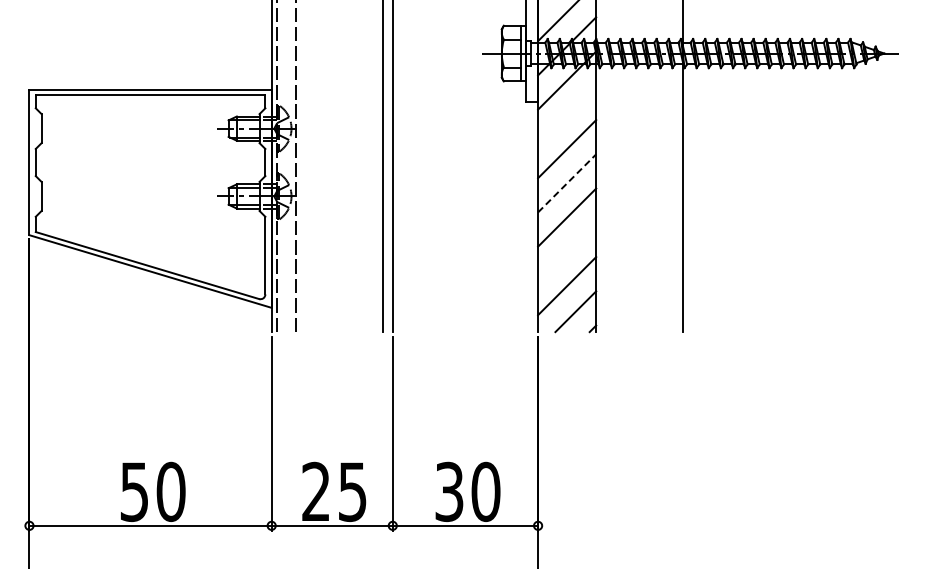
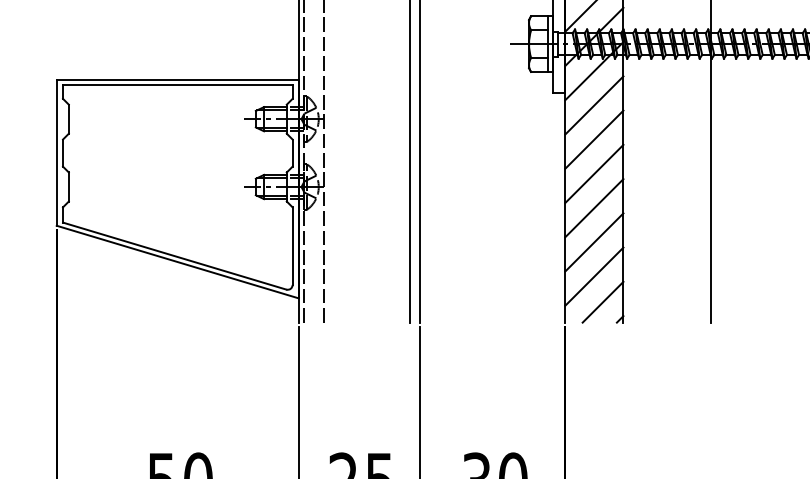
line: (567, 114) -> (594, 105), added
line: (567, 183) -> (594, 174), dashed -> solid
line: (567, 251) -> (594, 242), added

